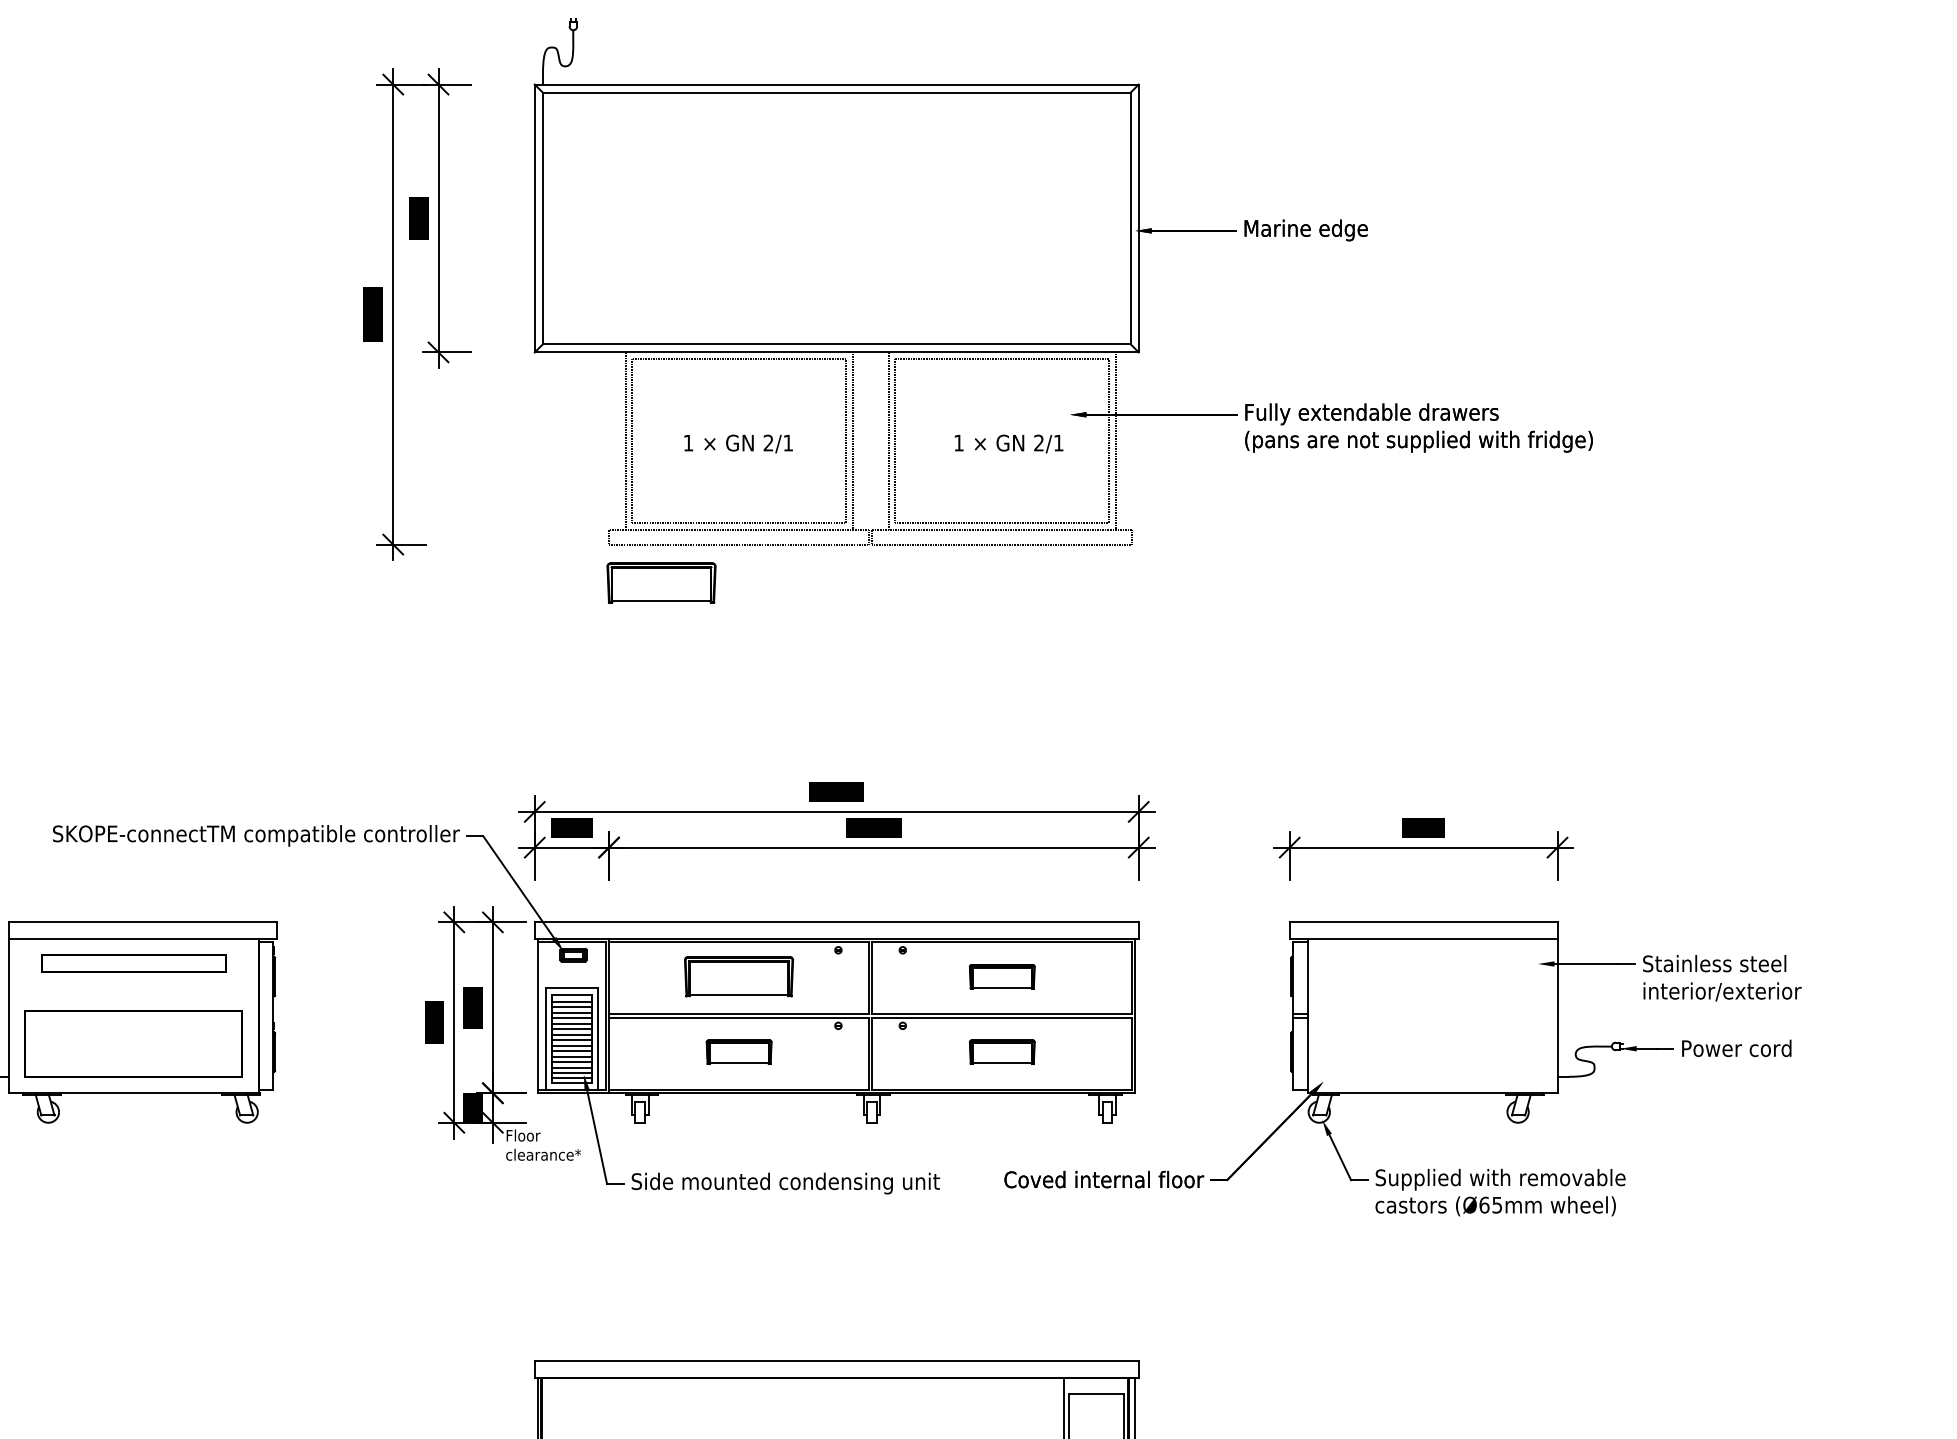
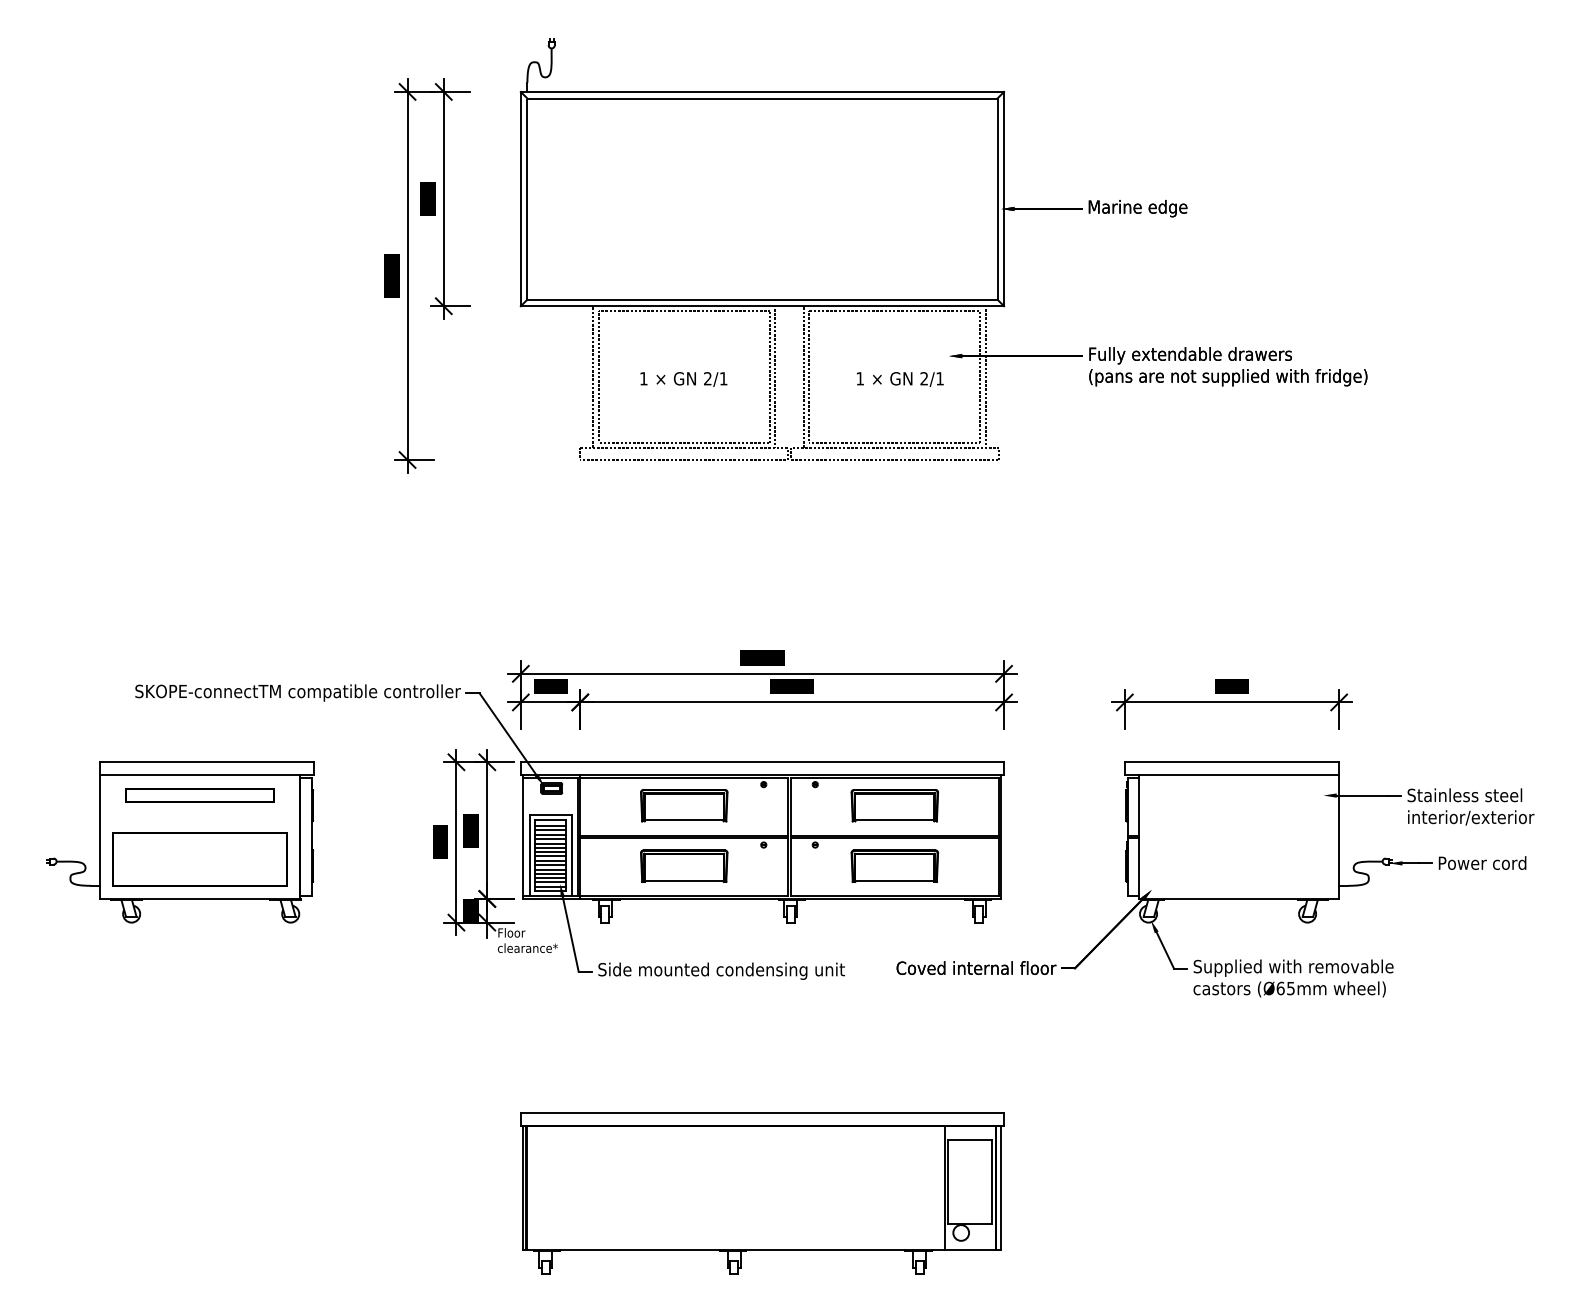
part: (661, 582) -> (622, 490), removed
part: (1001, 976) -> (894, 805), size x1.67
part: (739, 1051) -> (684, 865), size x1.67
part: (1001, 1051) -> (894, 865), size x1.67

